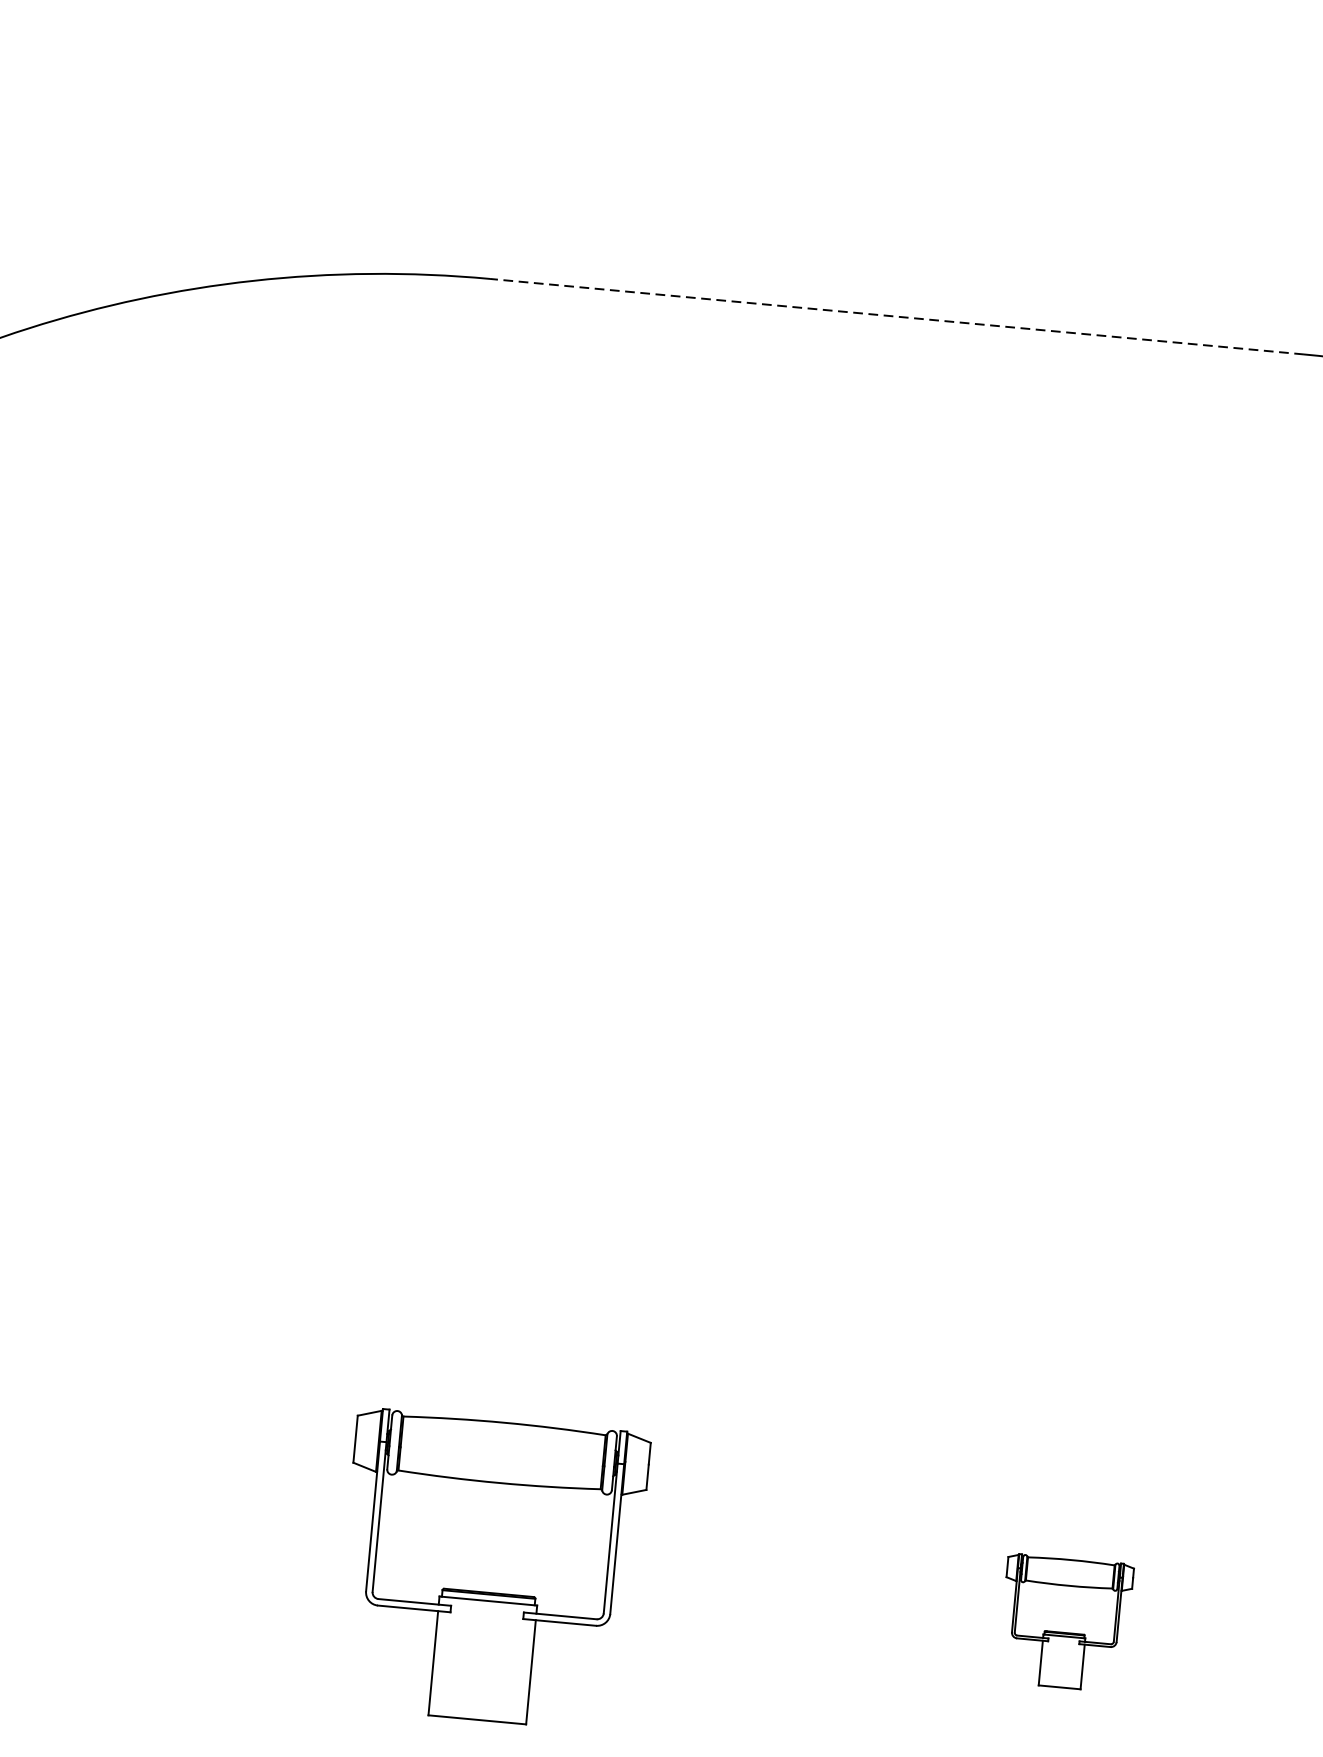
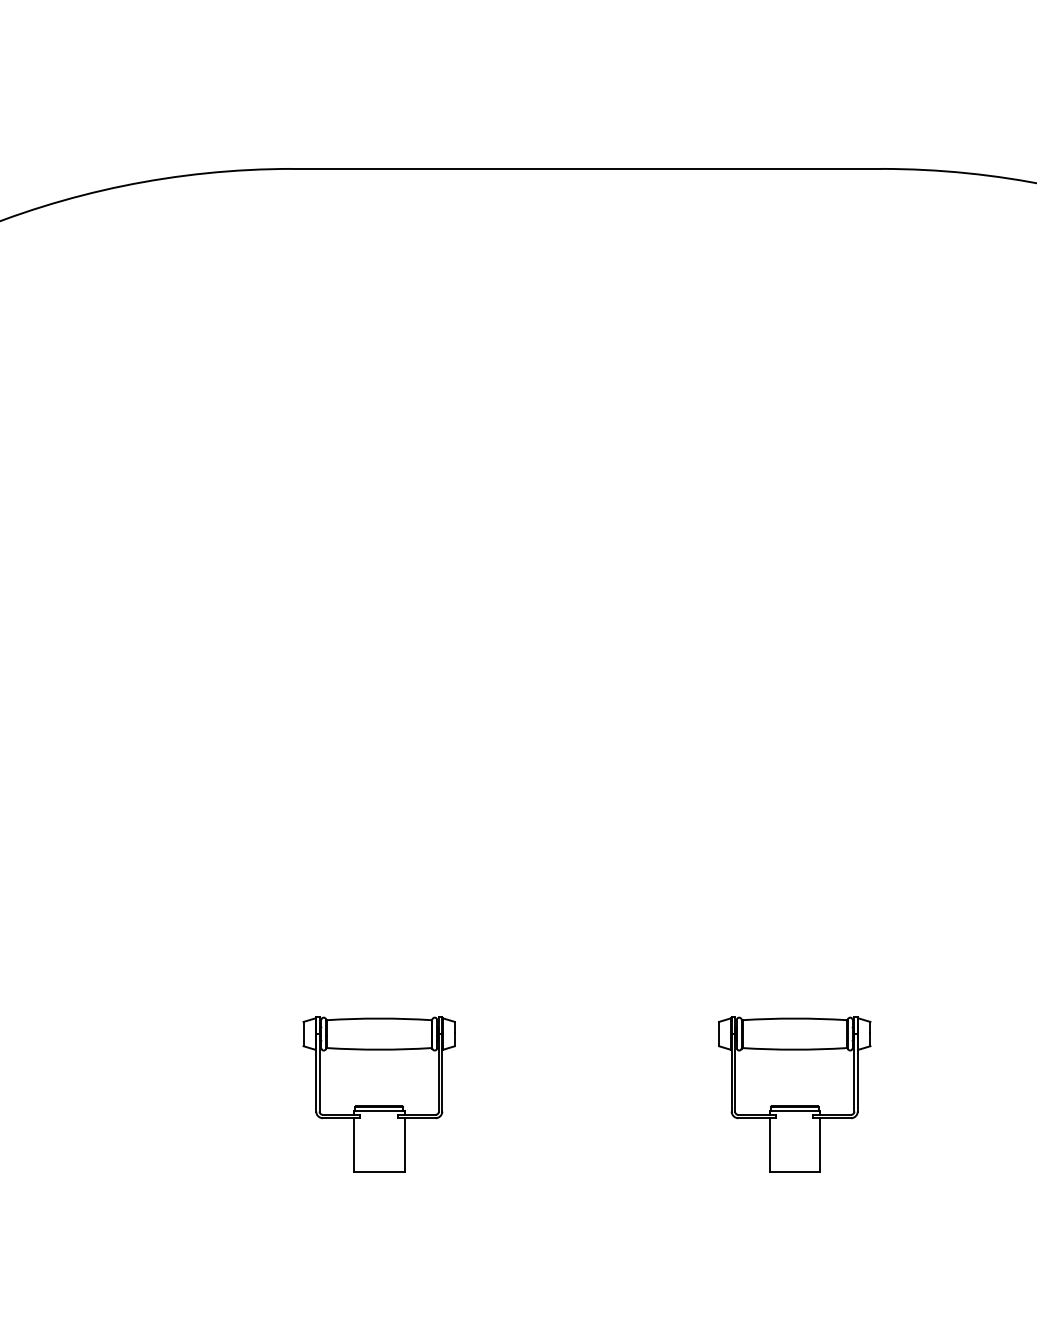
line: (896, 316) -> (586, 168), dashed -> solid
part: (490, 1569) -> (378, 1094), size x0.71
part: (1065, 1622) -> (794, 1094), size x1.67

